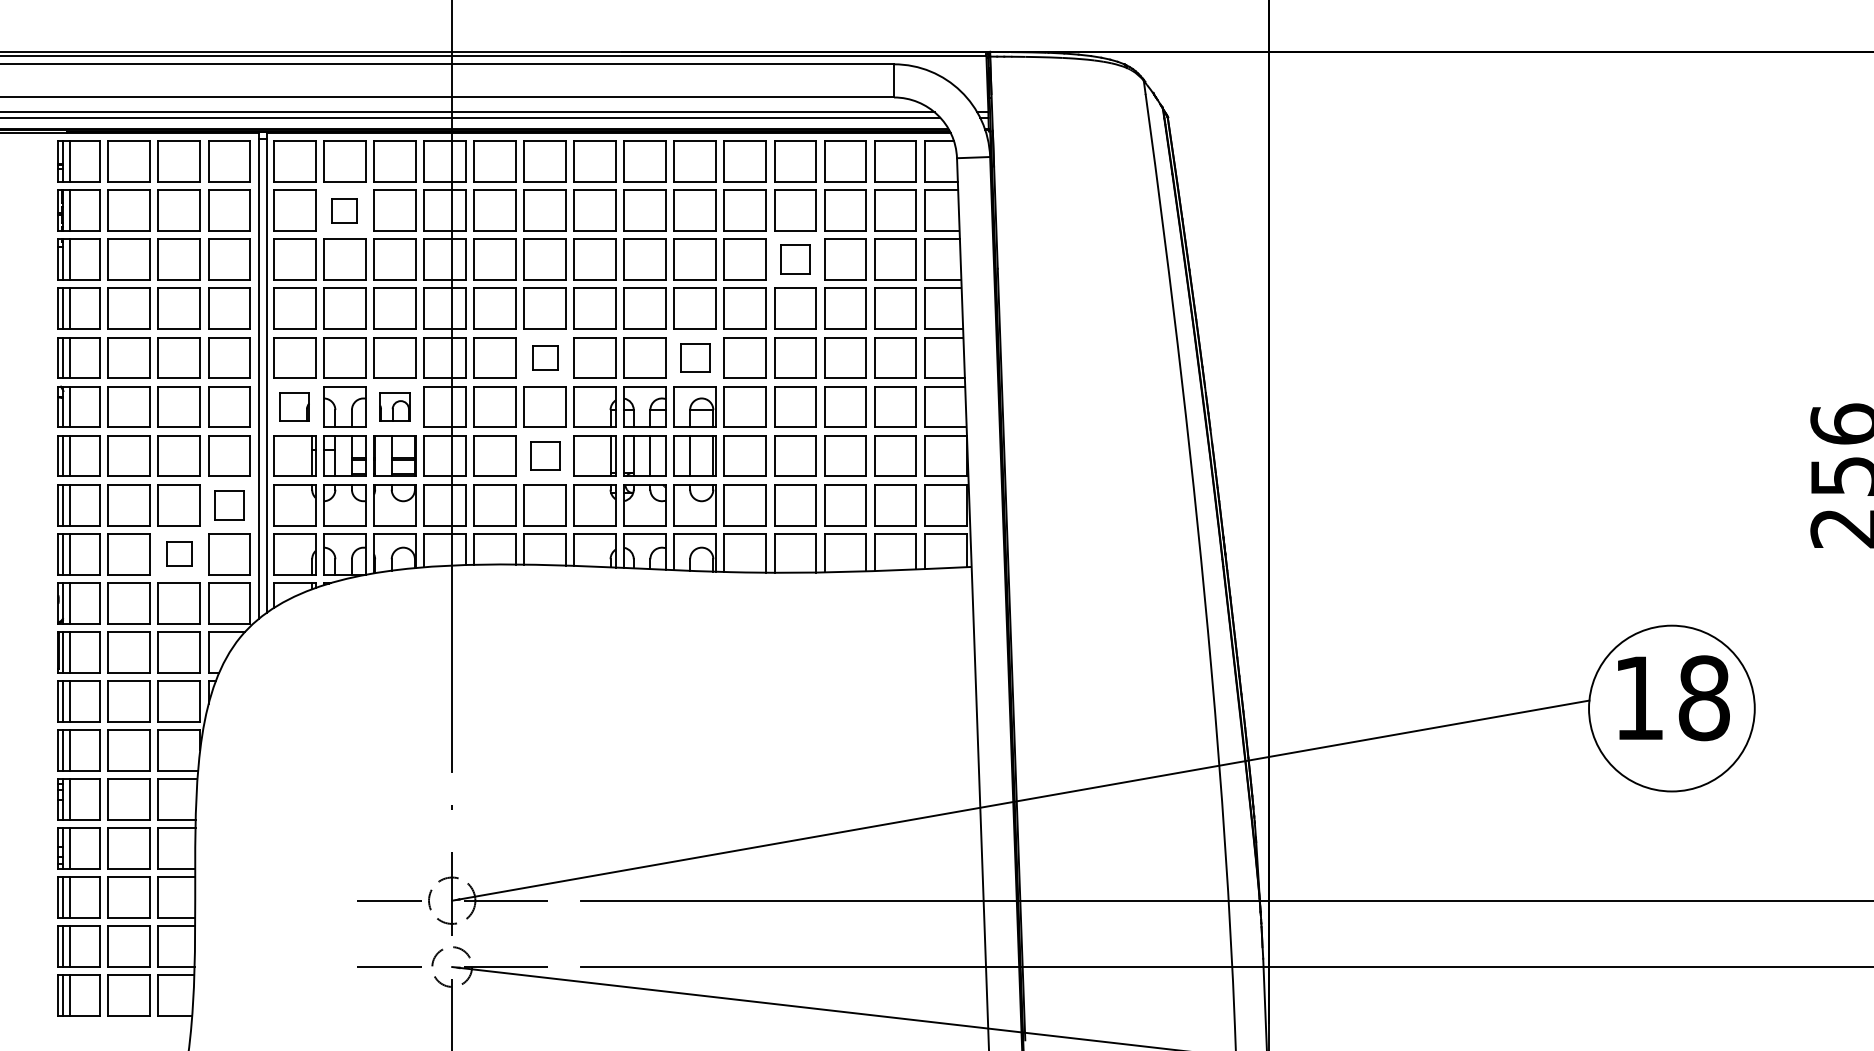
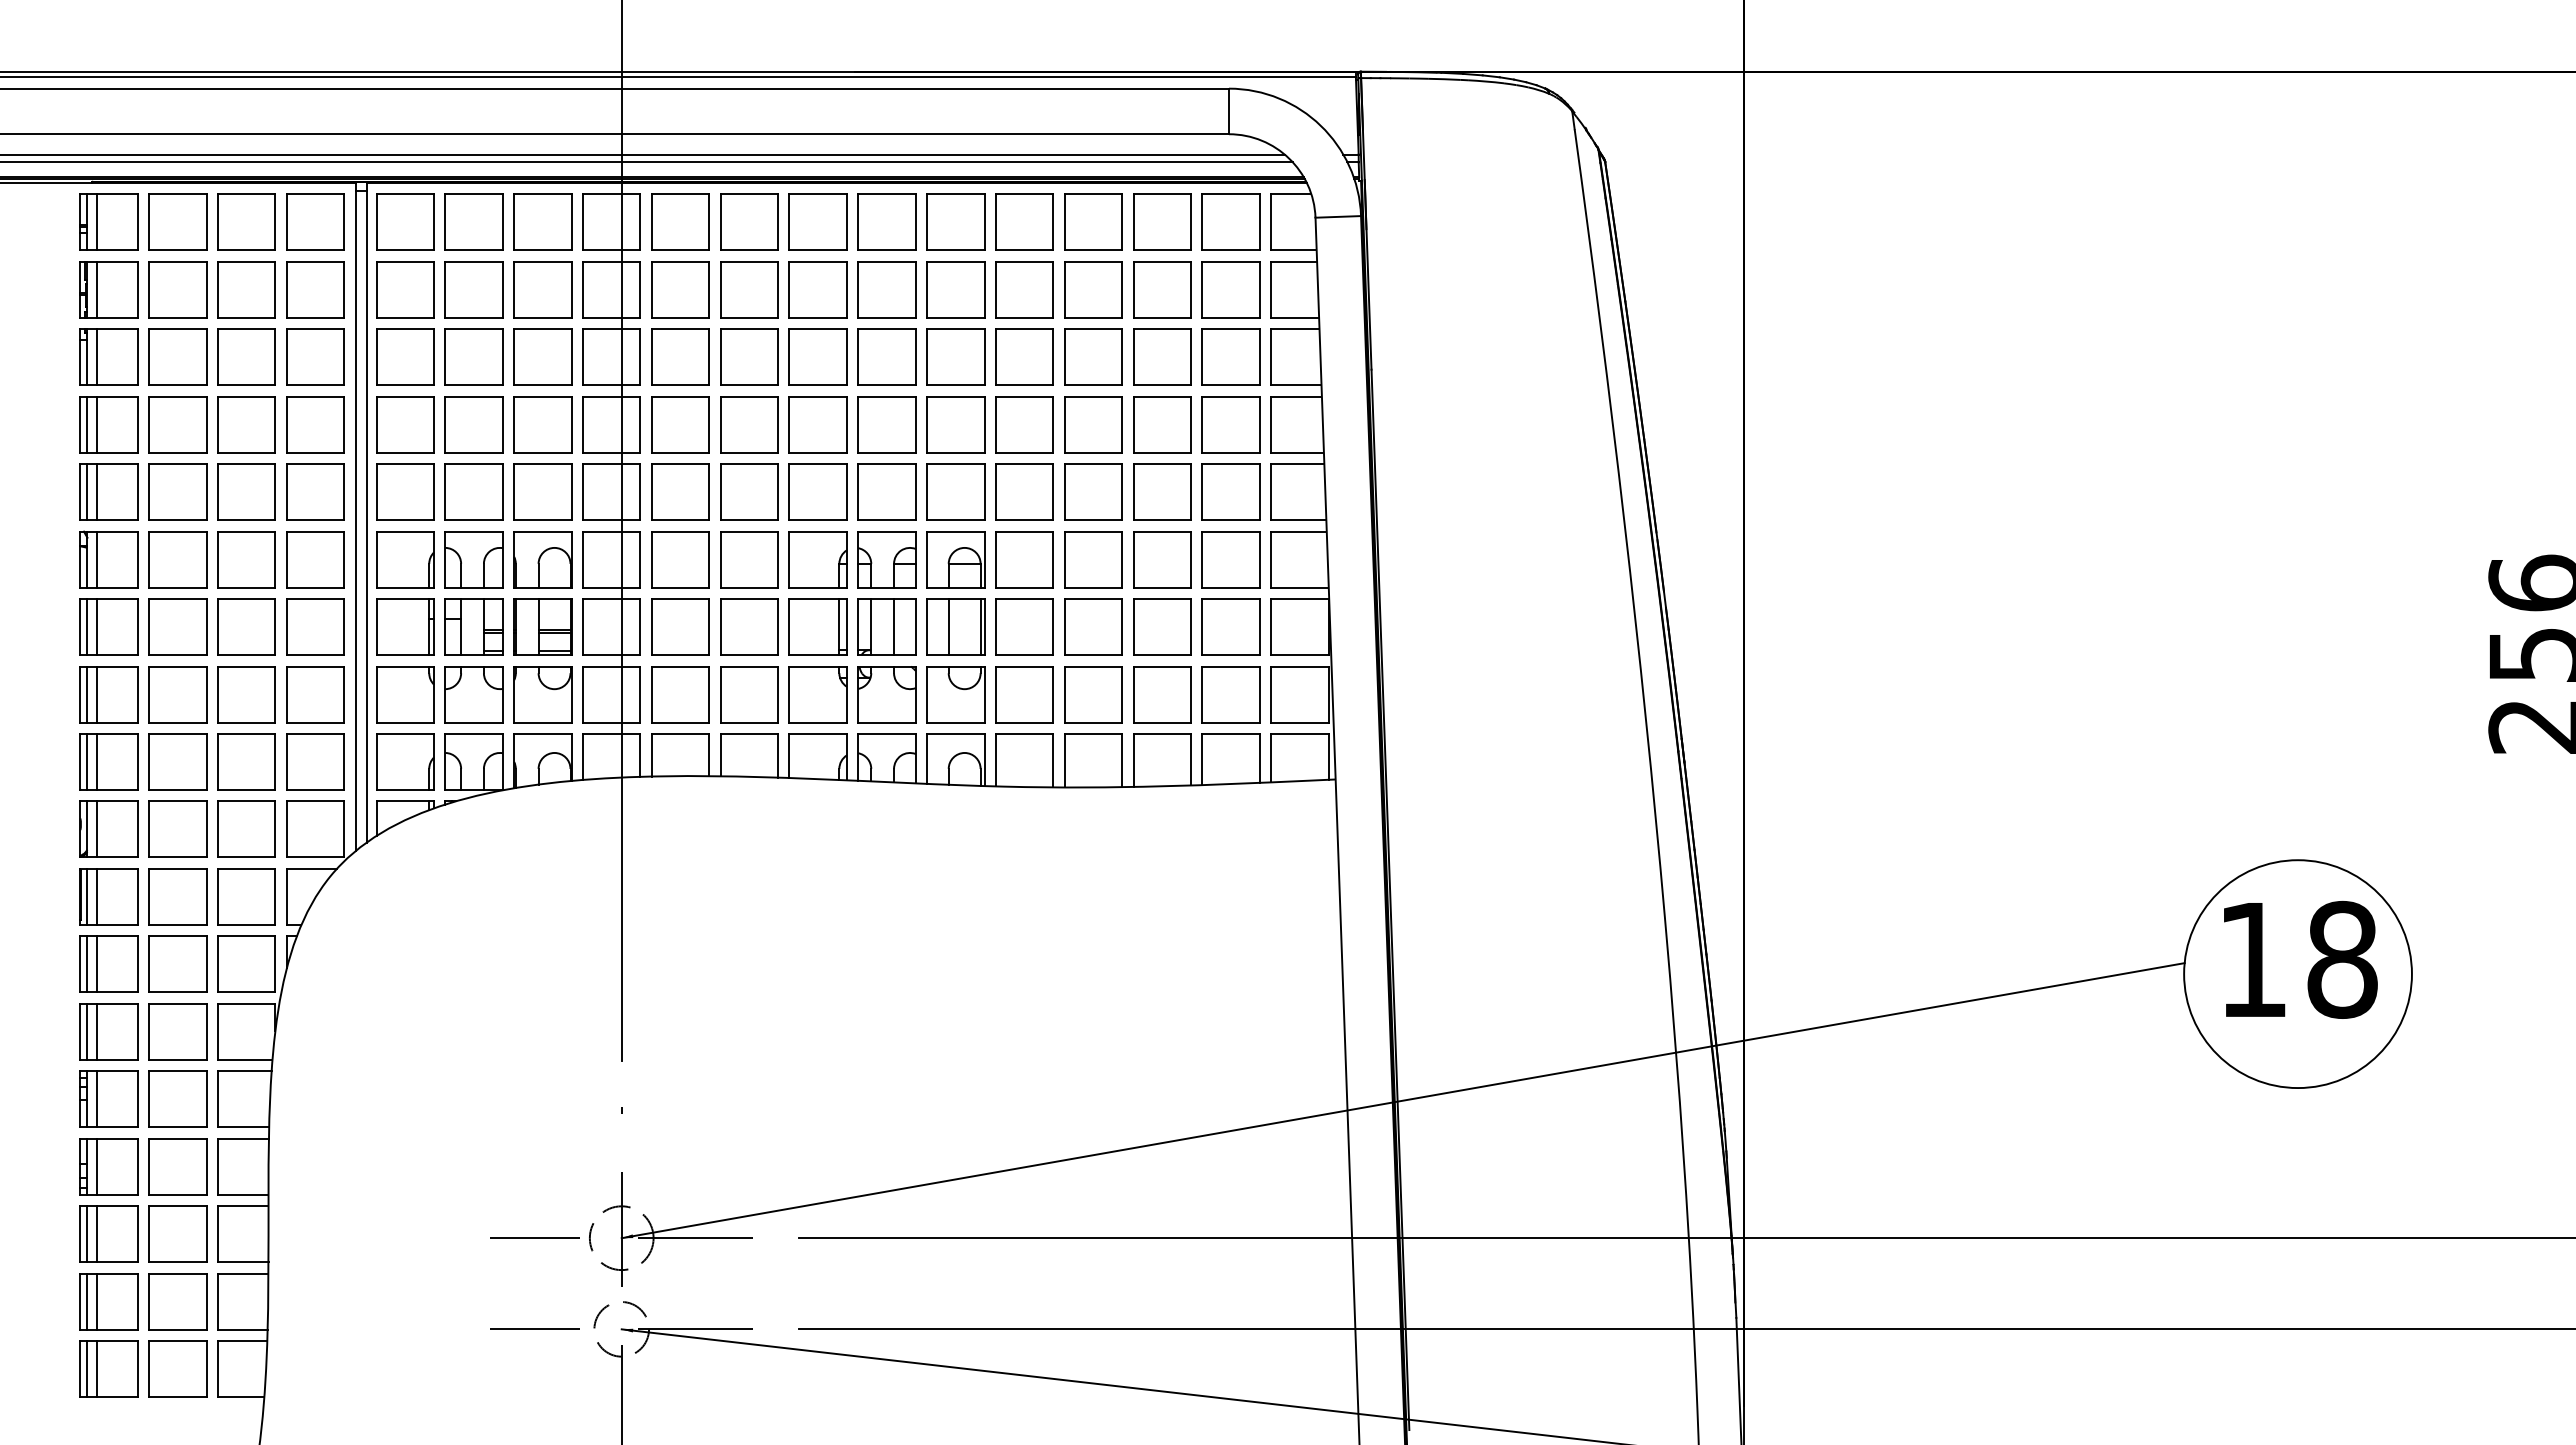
part: (344, 210) -> (473, 289), size x1.67
part: (795, 259) -> (1093, 356), size x1.43
part: (545, 357) -> (749, 491), size x1.67
part: (695, 357) -> (955, 491), size x1.43
part: (294, 406) -> (405, 559), size x1.43
part: (394, 406) -> (542, 559), size x1.43
part: (545, 455) -> (749, 626), size x1.43
part: (229, 505) -> (315, 694), size x1.43
part: (179, 553) -> (246, 761), size x1.67

